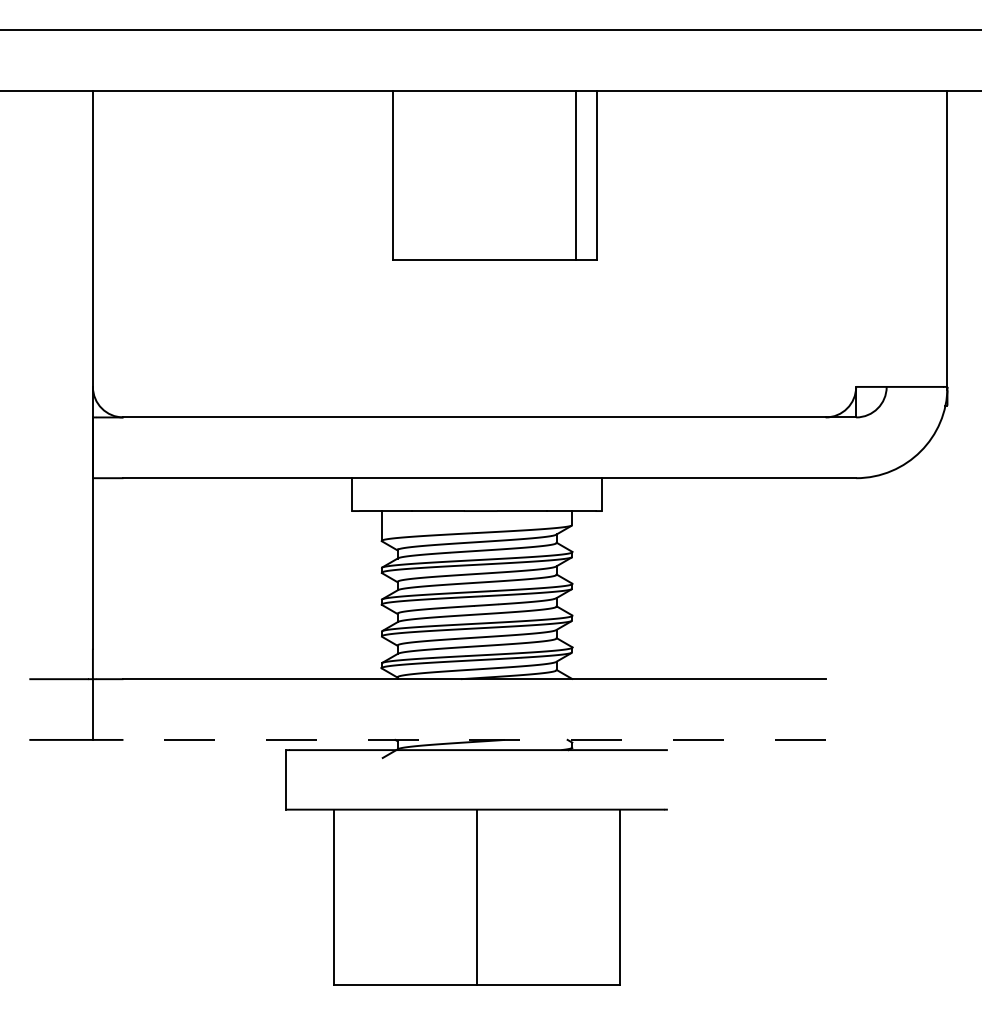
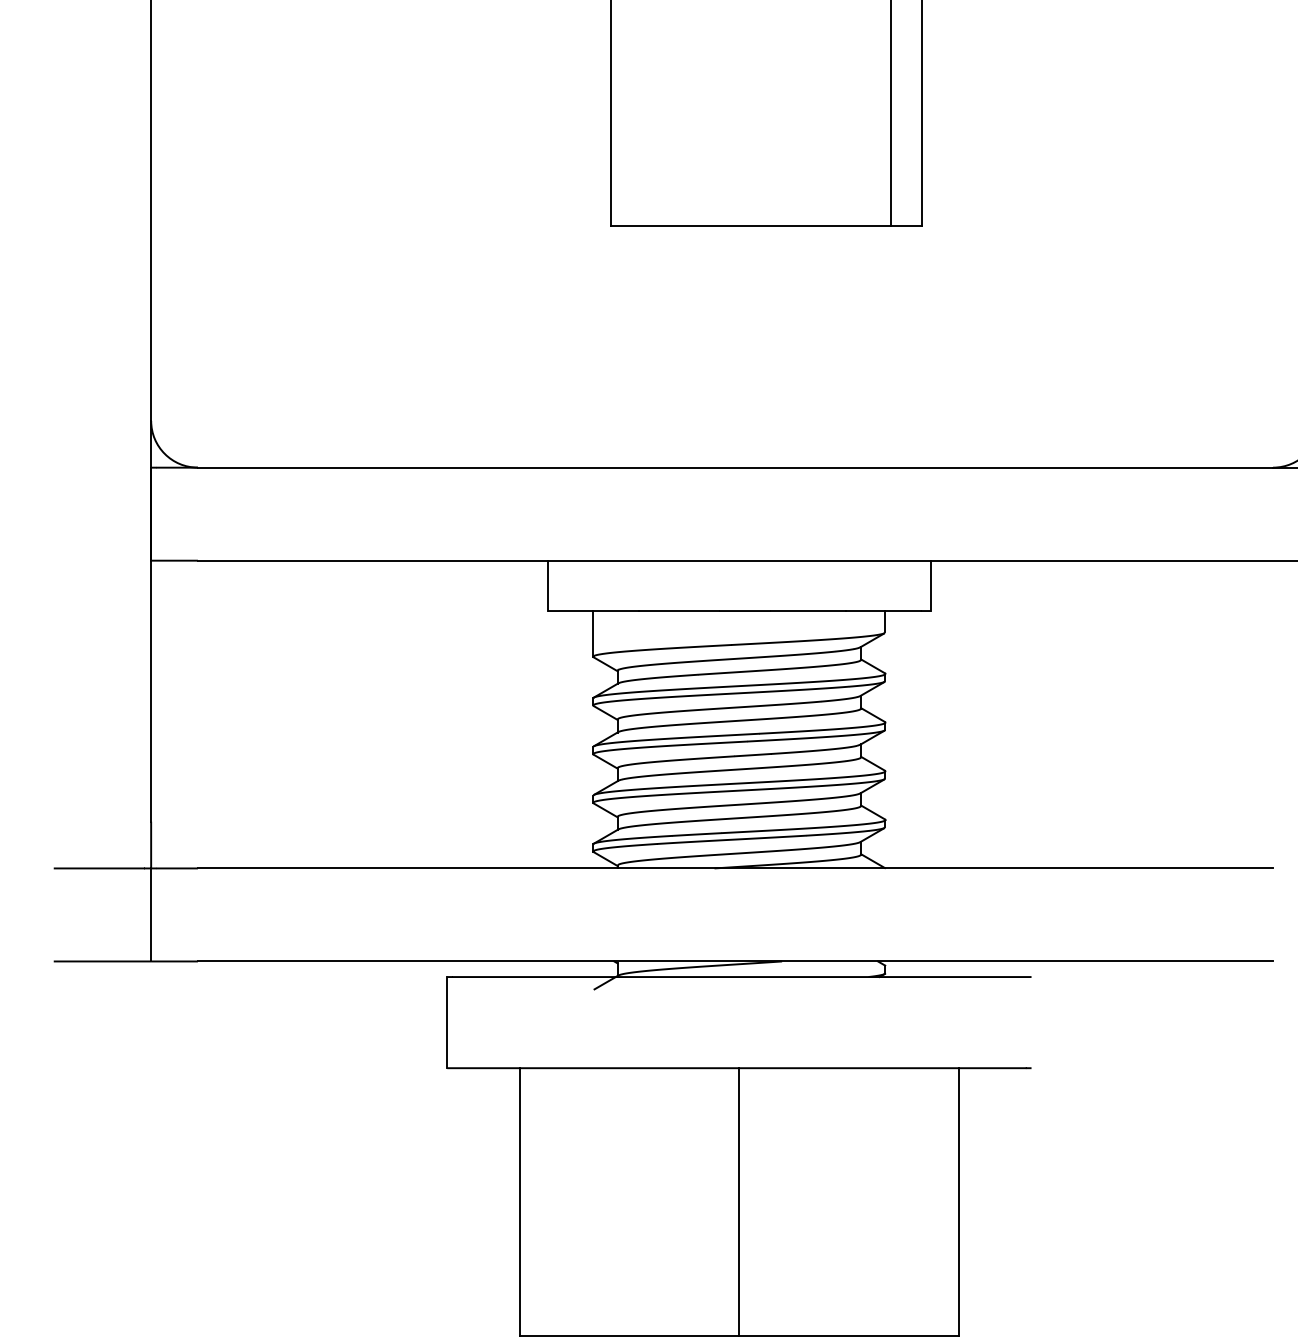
line: (474, 739) -> (735, 960), dashed -> solid

